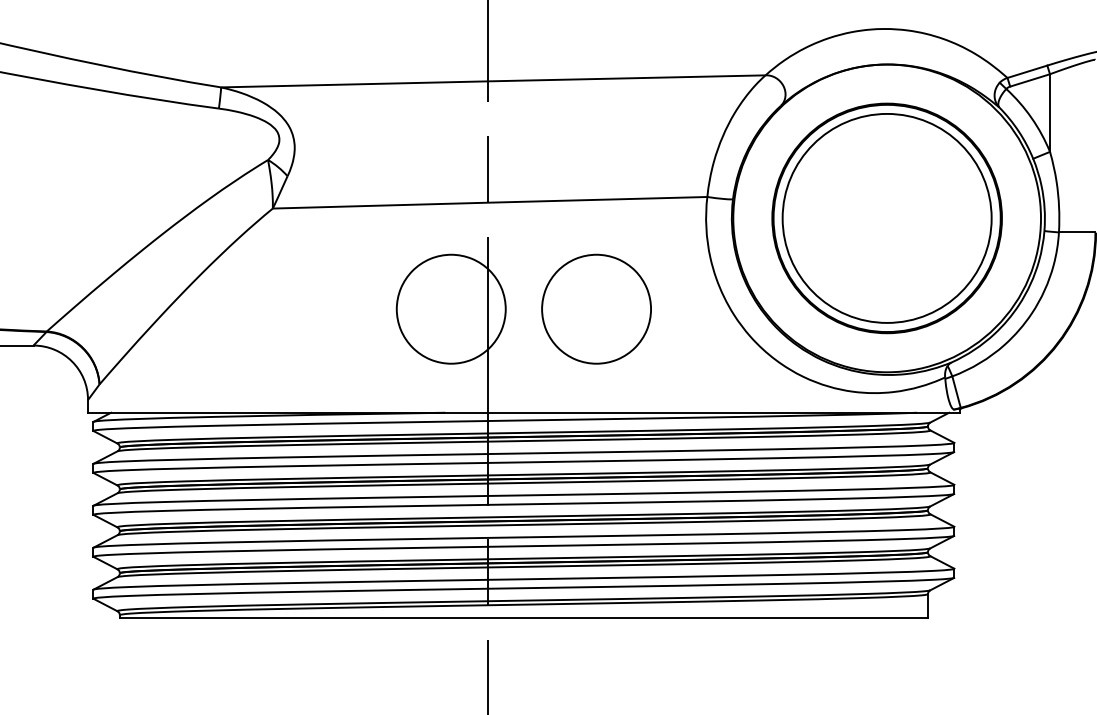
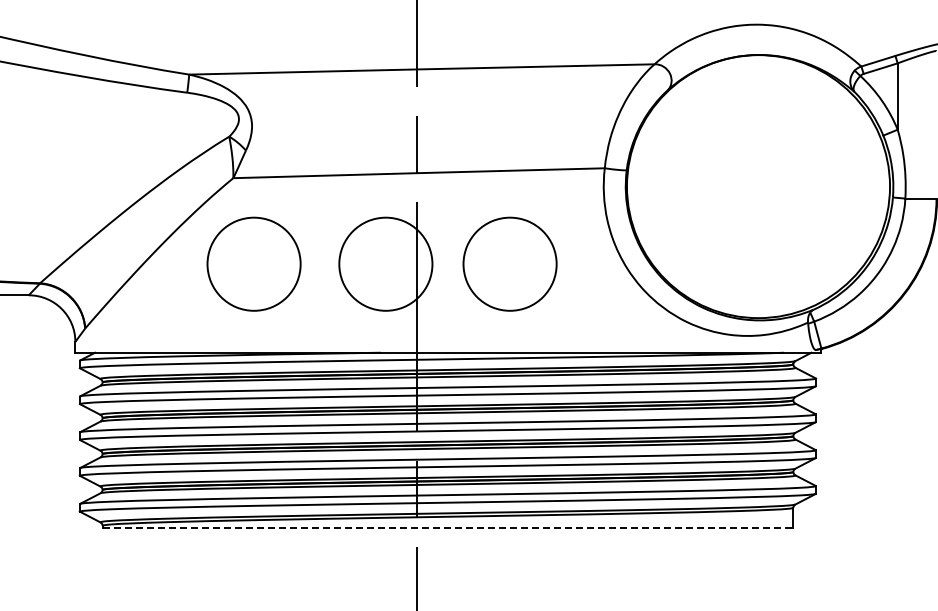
part: (887, 218) -> (758, 186), removed
part: (296, 308) -> (253, 263), added
line: (524, 618) -> (448, 528), solid -> dashed

